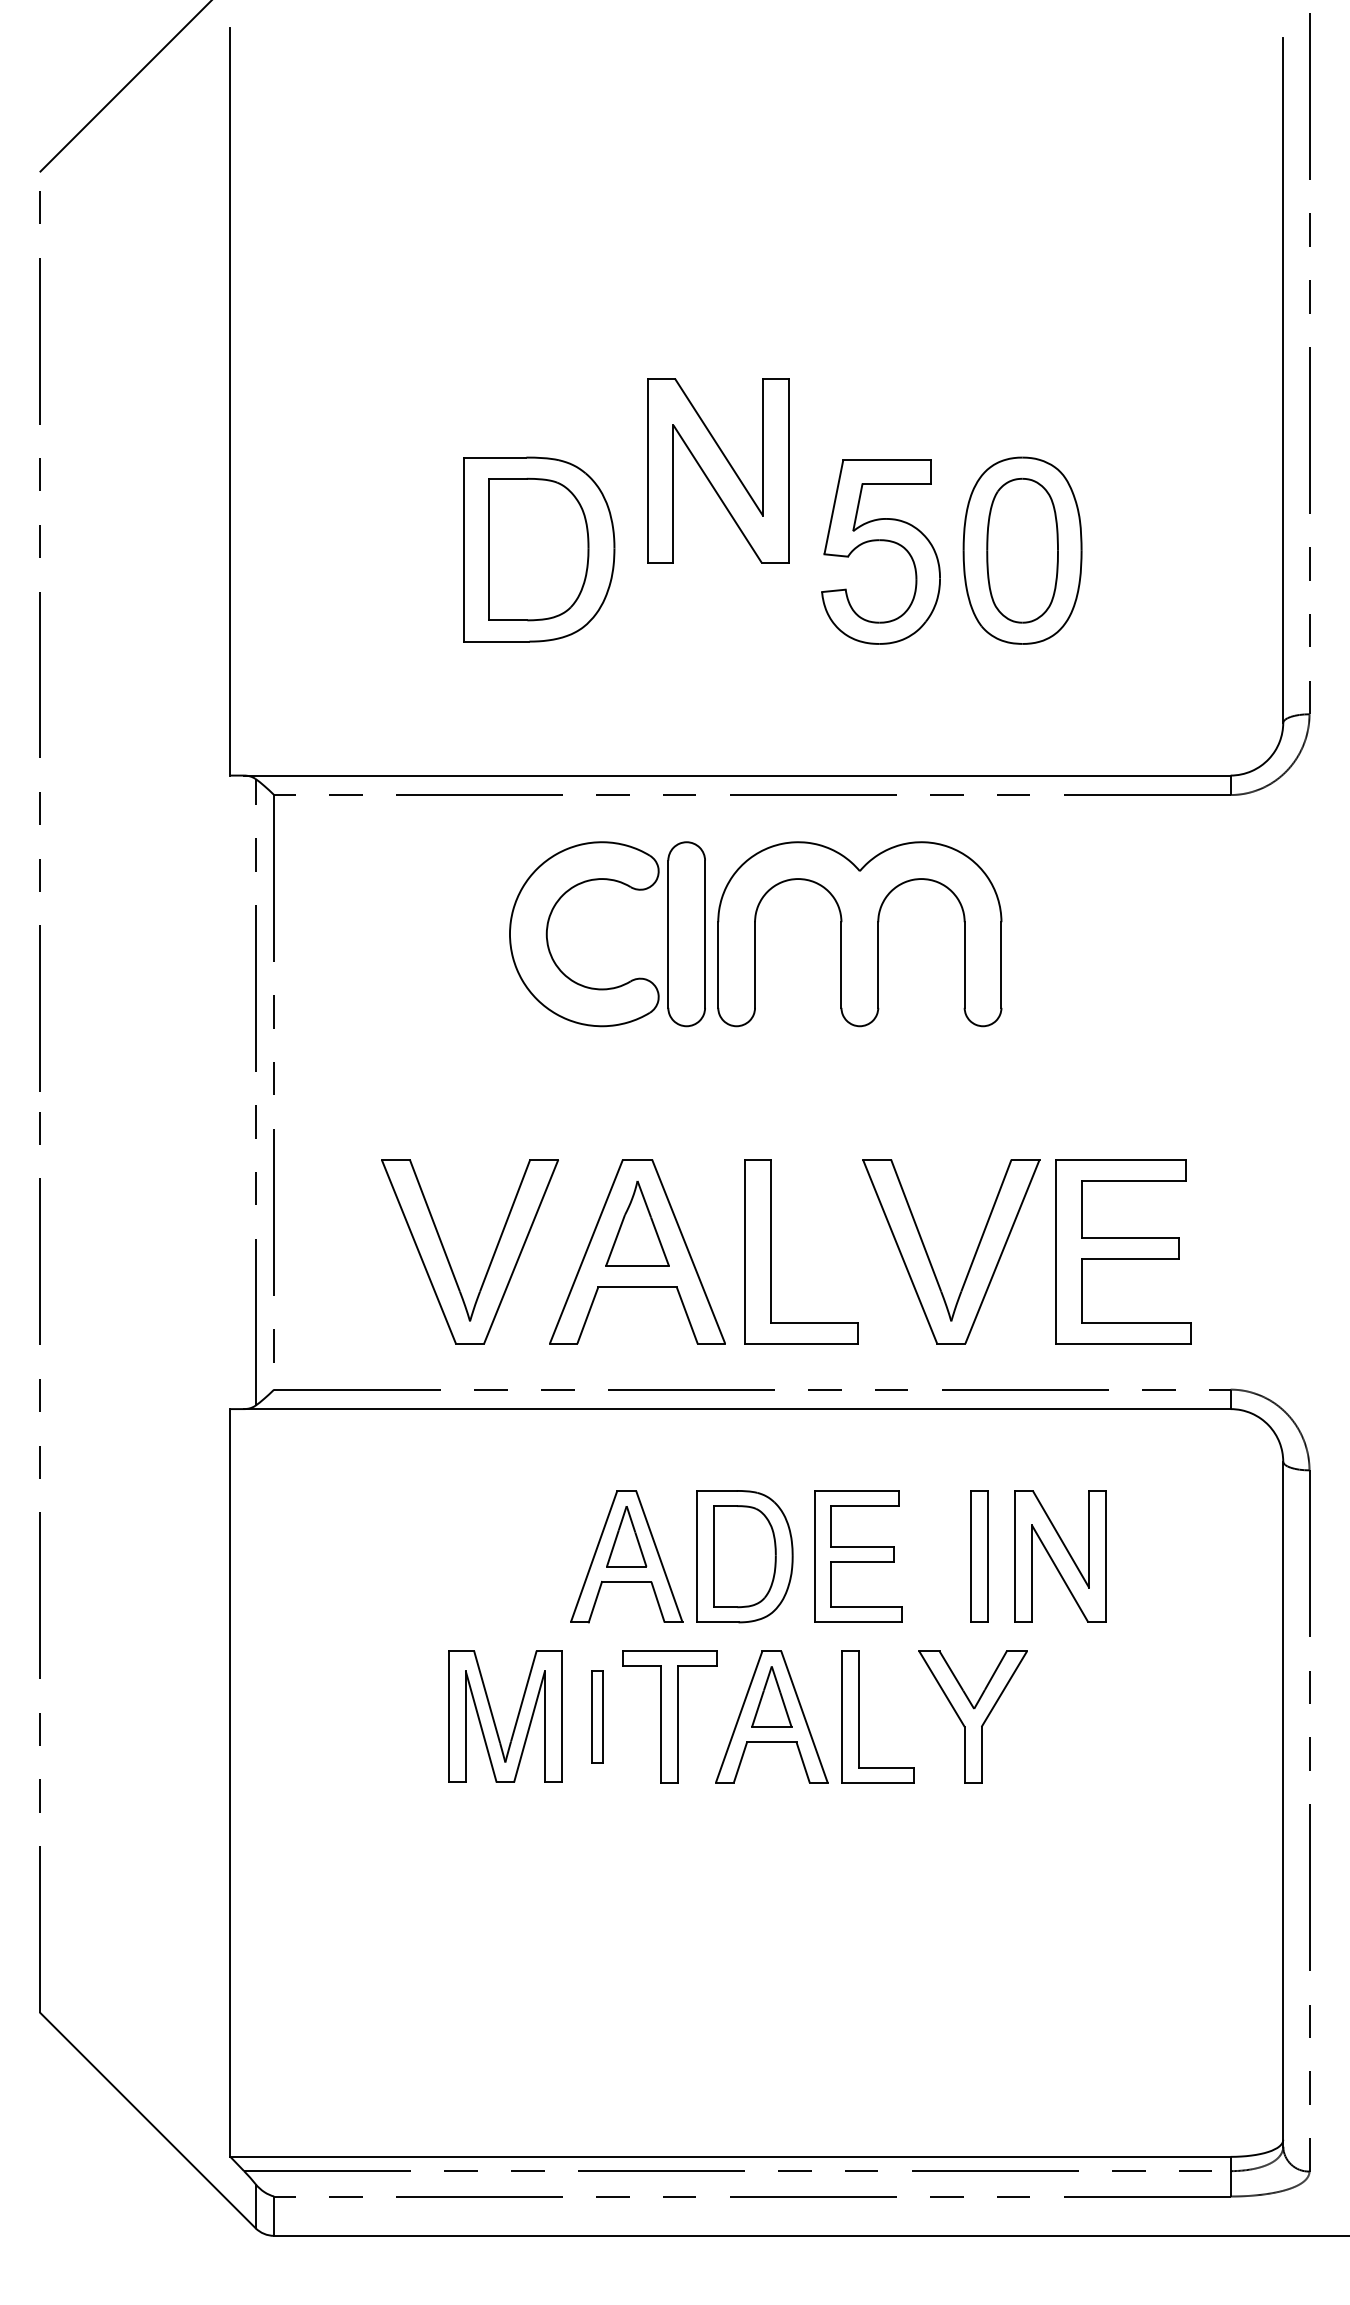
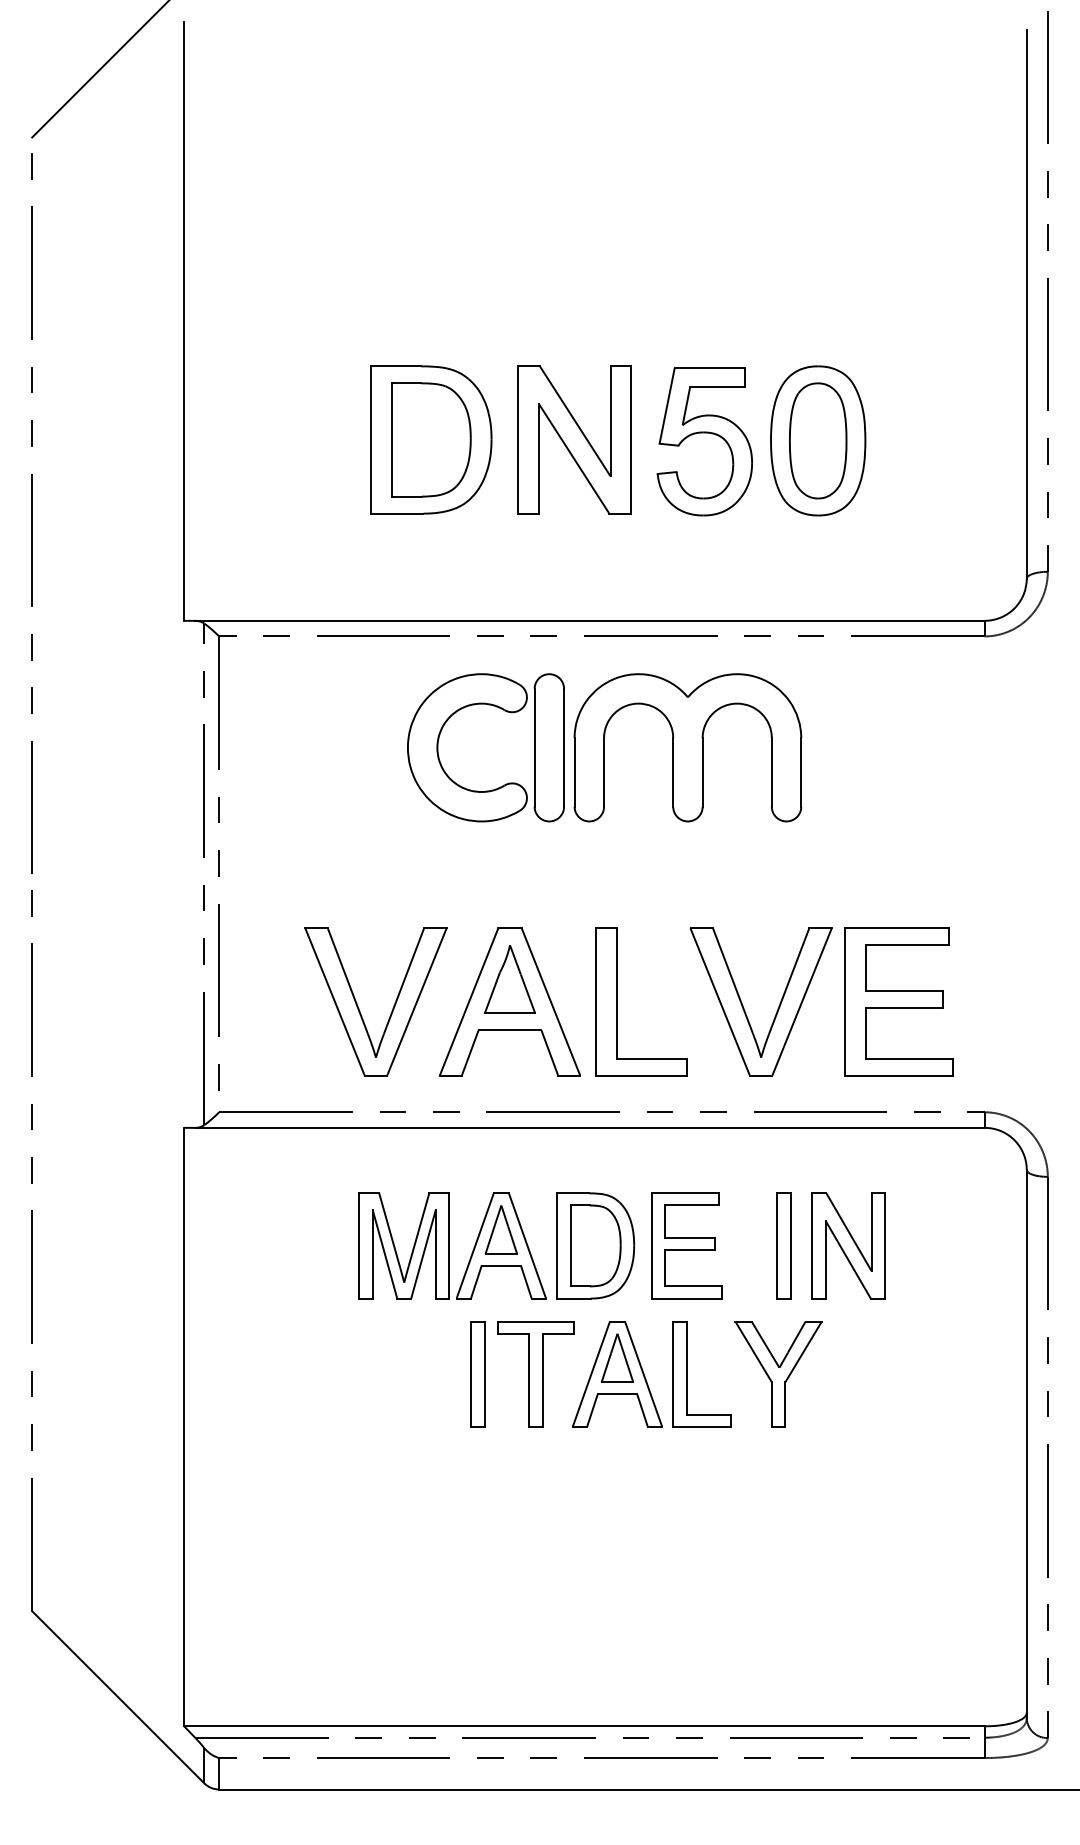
part: (718, 470) -> (574, 439), moved
part: (597, 1716) -> (477, 1373), size x1.43
part: (494, 1718) -> (395, 1247), moved

